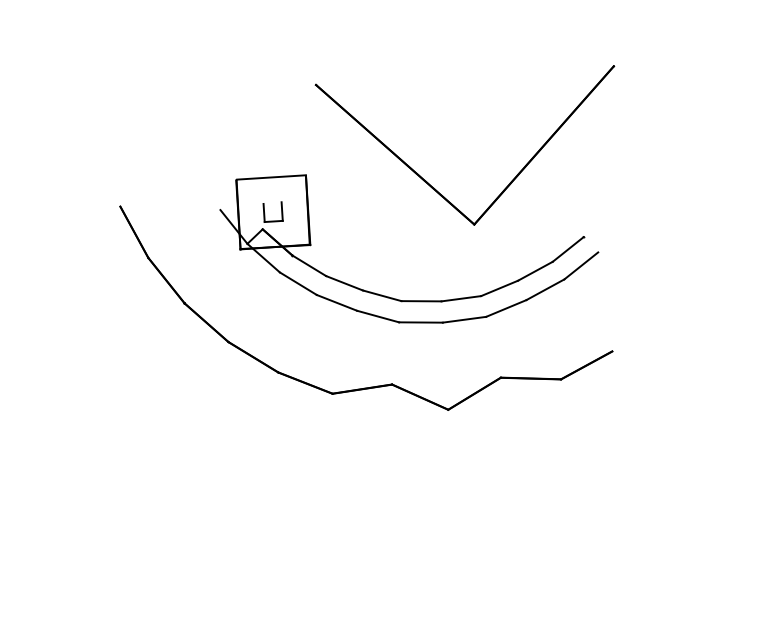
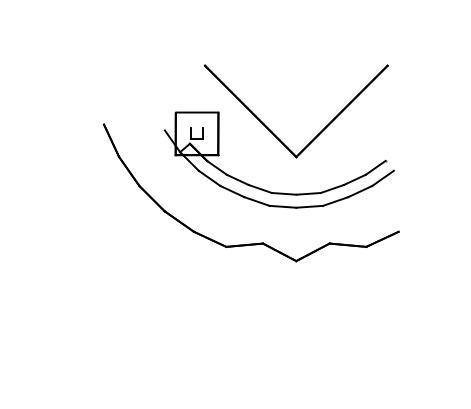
part: (434, 186) -> (273, 132), moved

